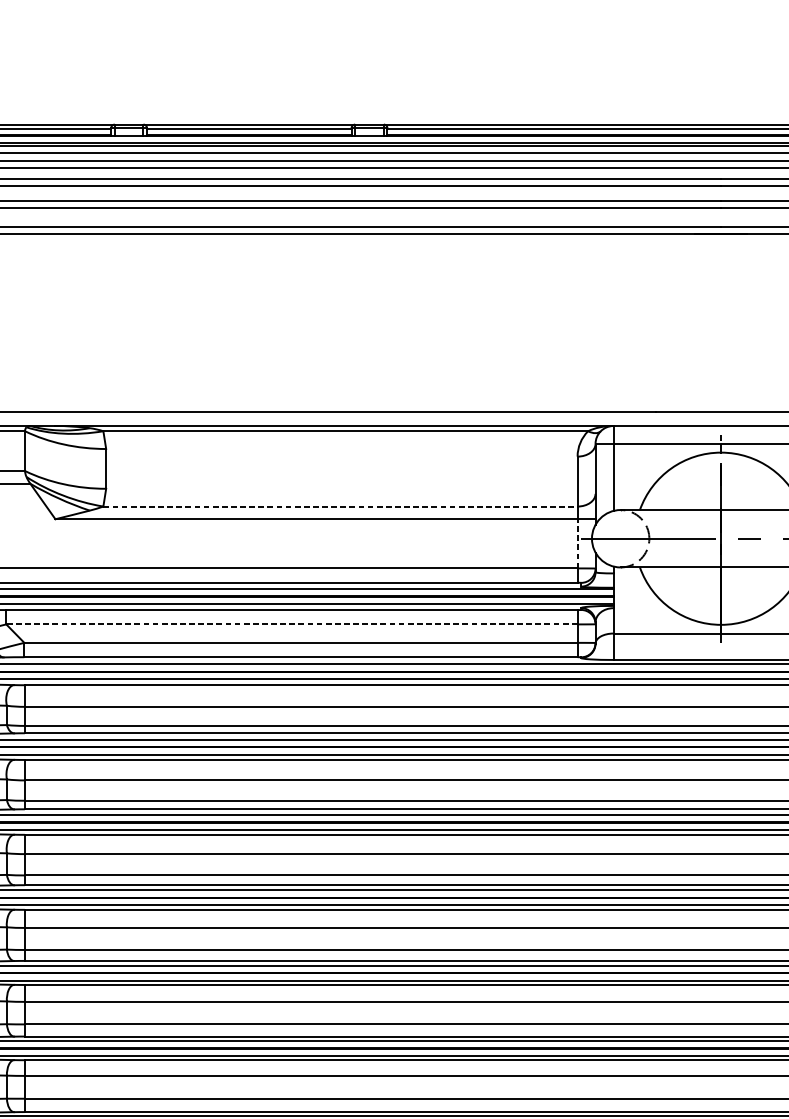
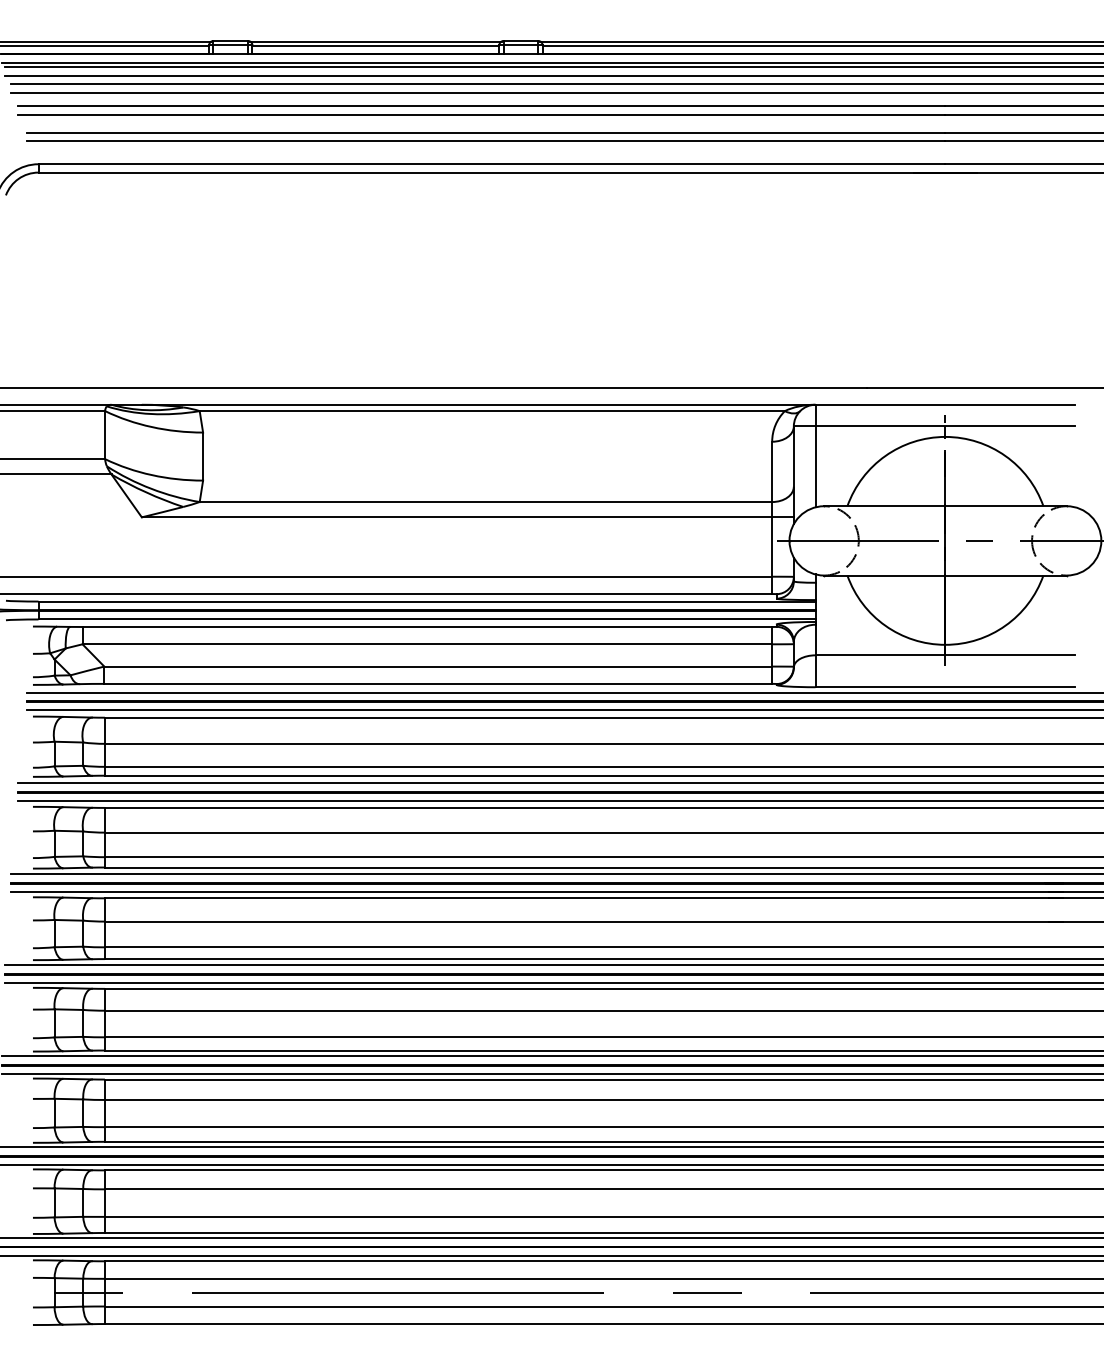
line: (340, 506) -> (486, 502), dashed -> solid
line: (577, 544) -> (772, 547), dashed -> solid
line: (292, 624) -> (427, 644), dashed -> solid

